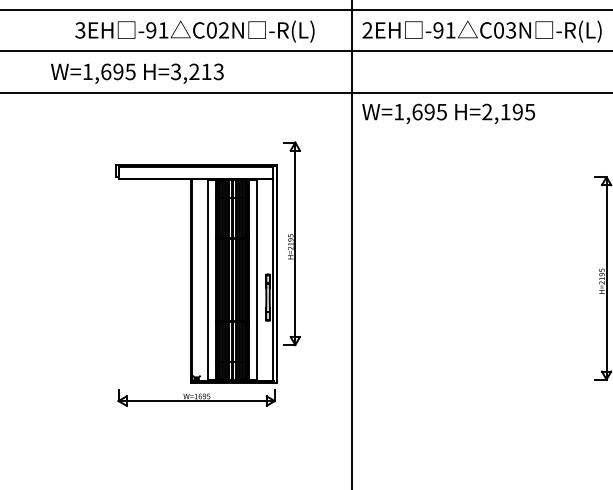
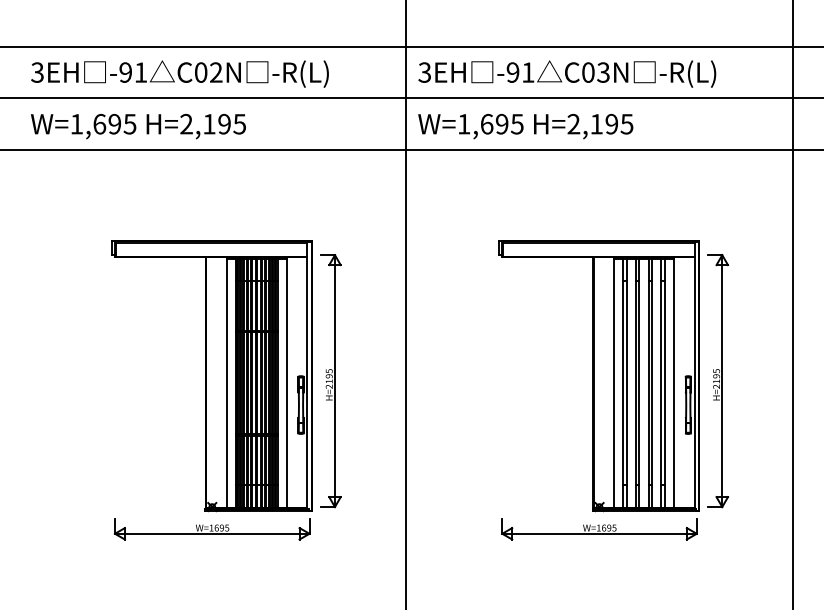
text: (367, 30) -> (424, 72), 2EH -> 3EH
text: (194, 31) -> (179, 73), moved
text: (196, 71) -> (212, 123), H=3,213 -> H=2,195
text: (448, 113) -> (525, 126), moved
part: (291, 244) -> (330, 381), moved
part: (507, 285) -> (598, 390), added

